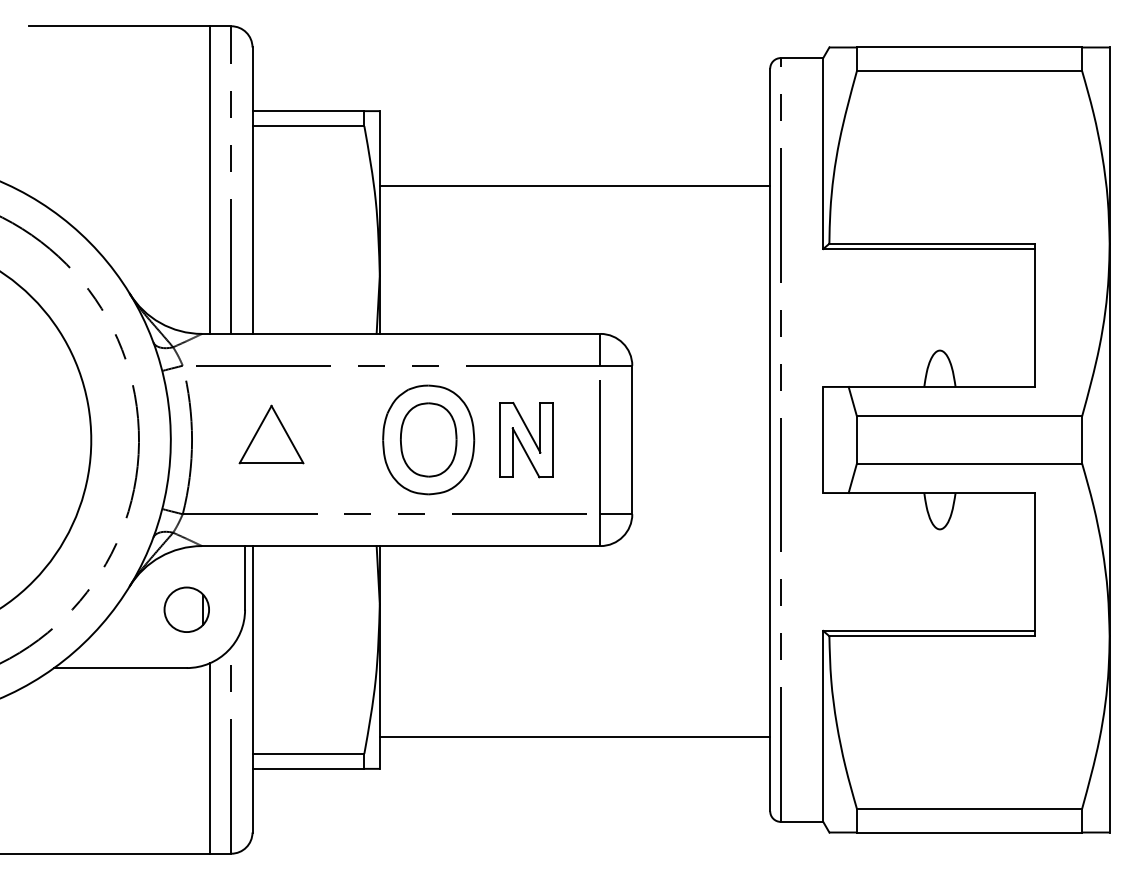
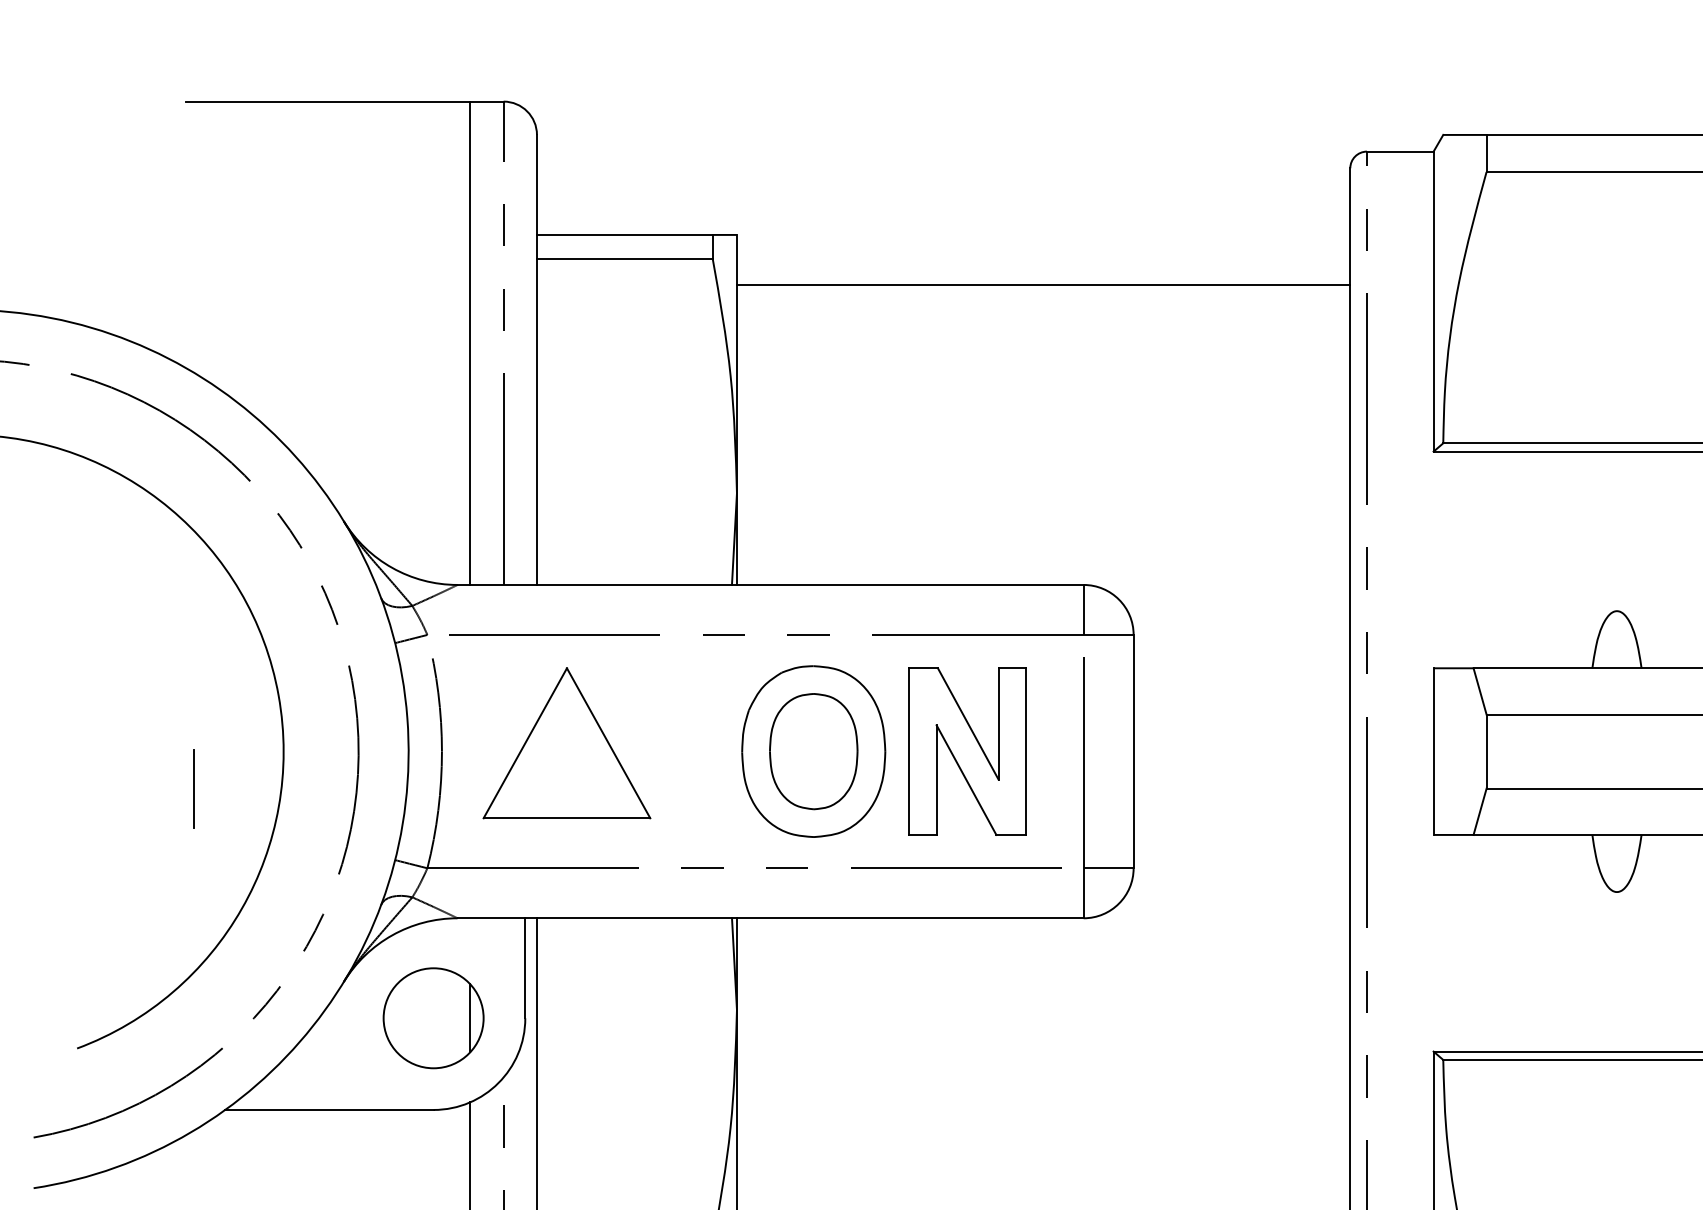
line: (574, 185) -> (1042, 284), moved
part: (271, 434) -> (566, 742), size x1.67
part: (526, 440) -> (967, 752), size x1.43
line: (34, 463) -> (194, 788), added
part: (186, 609) -> (433, 1017), size x1.43

